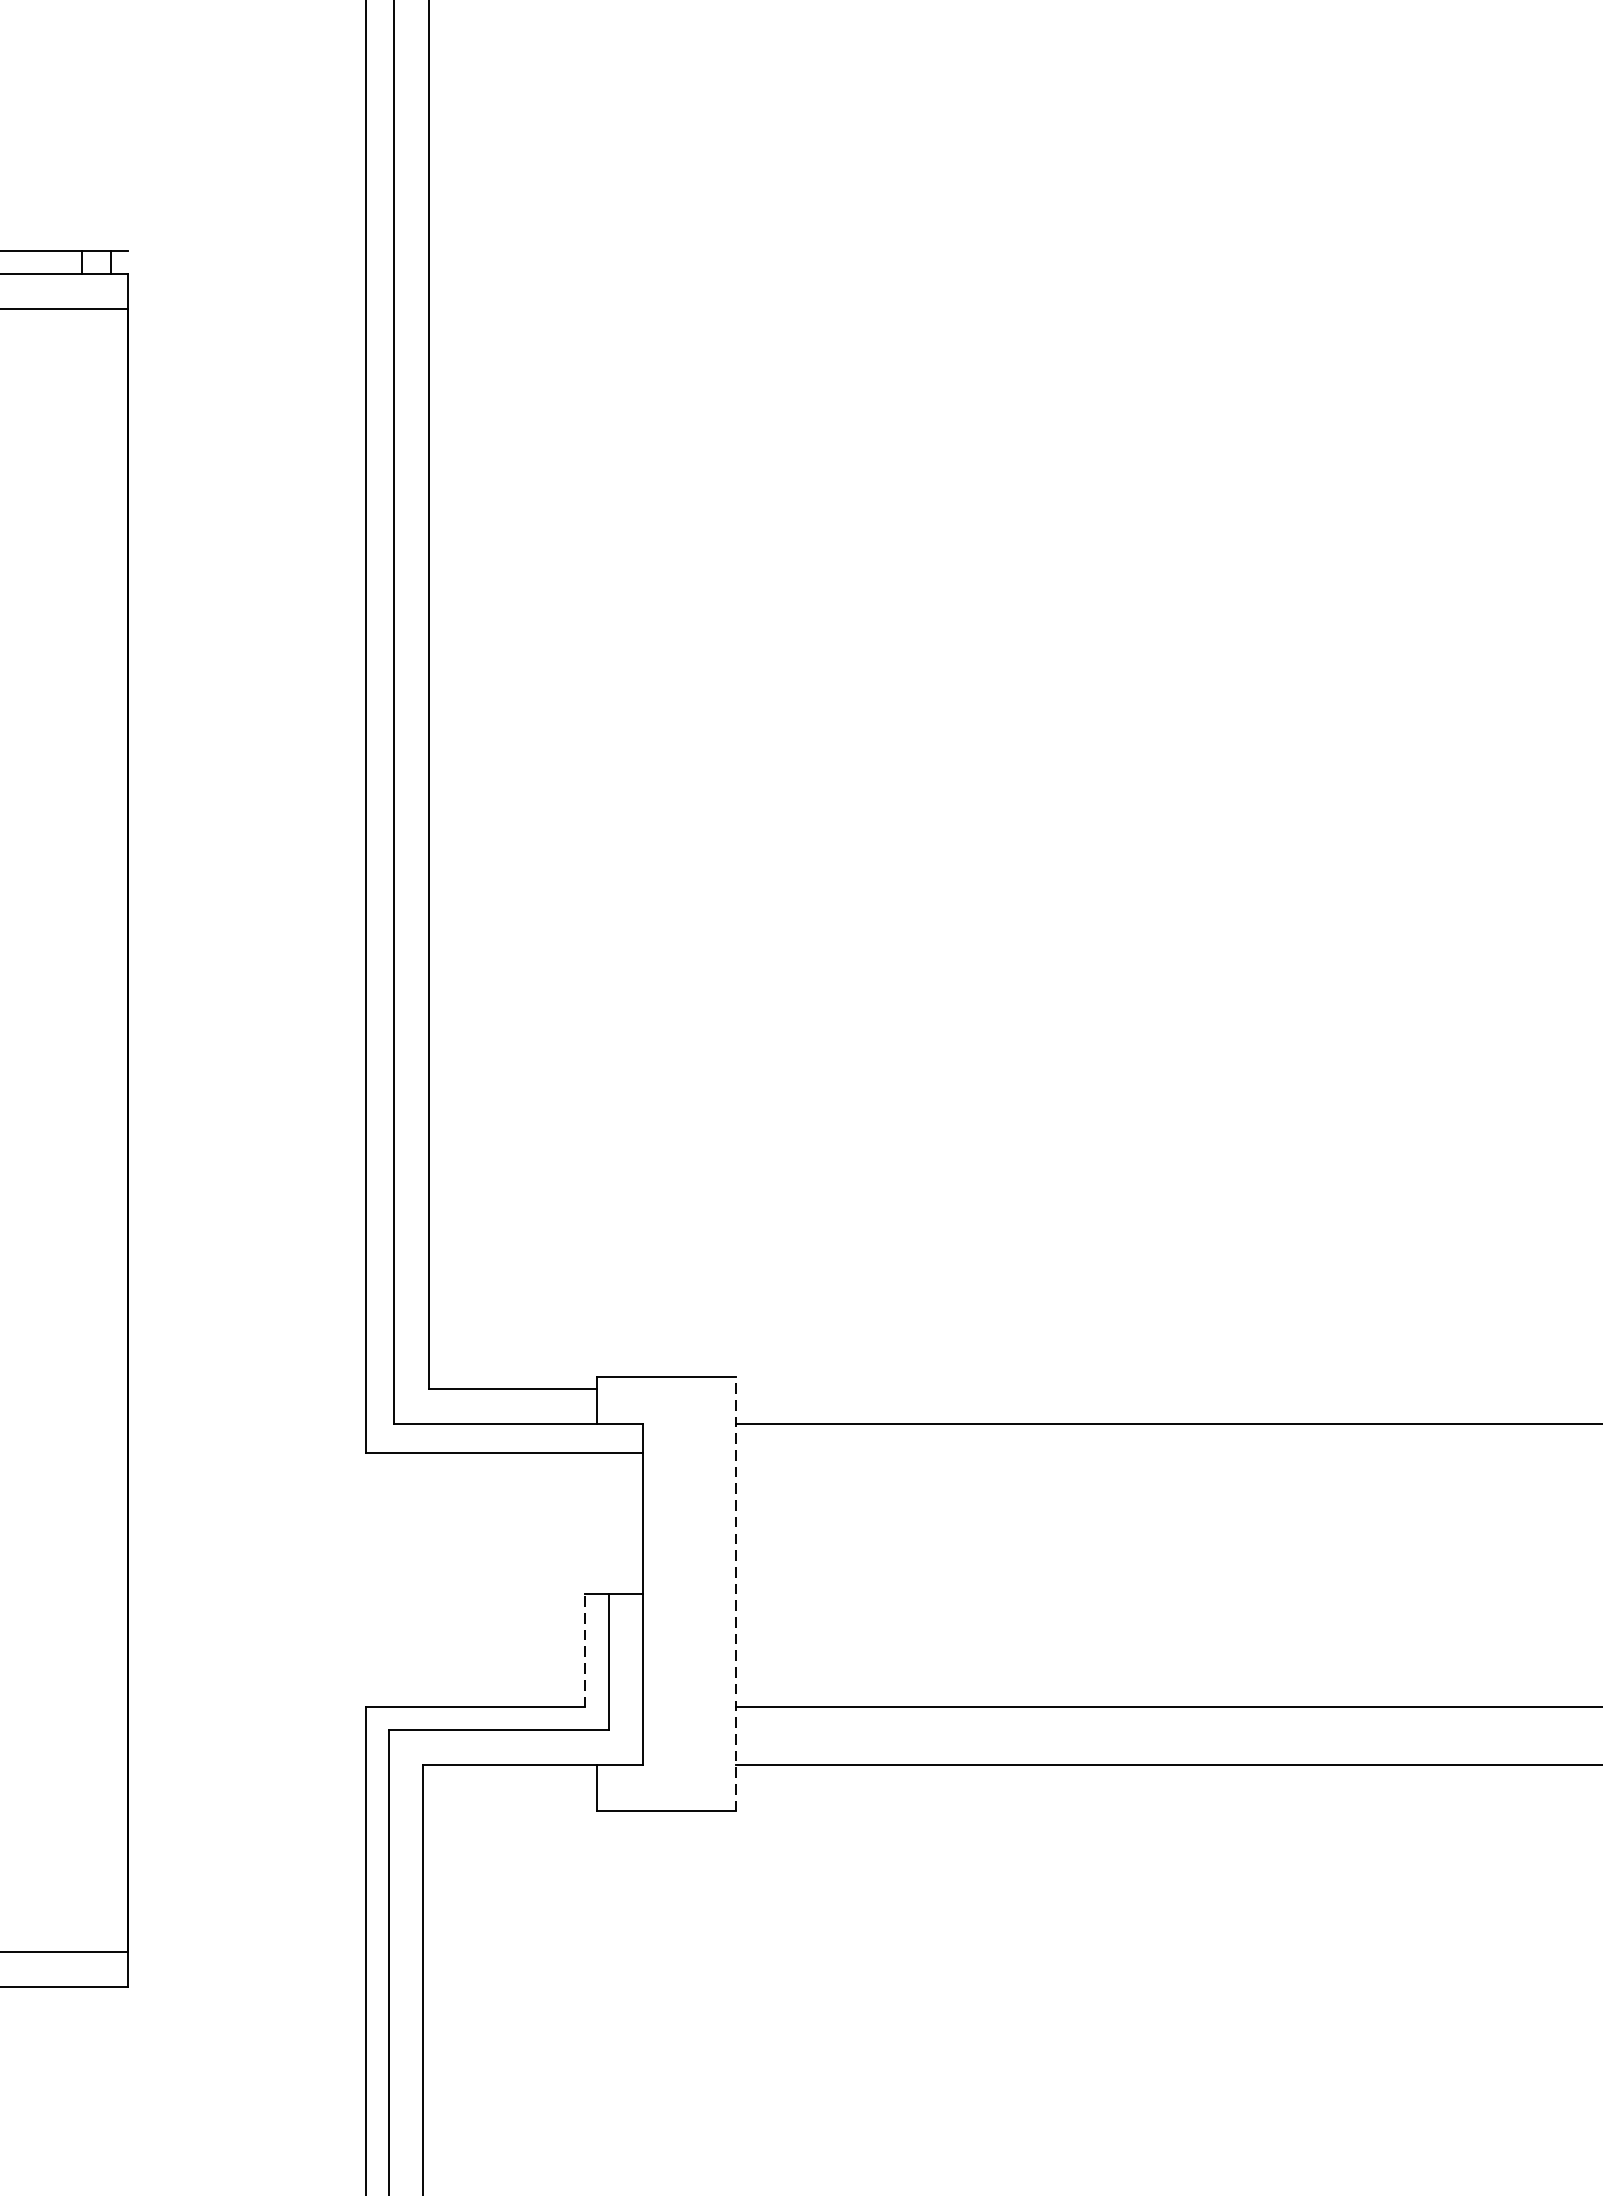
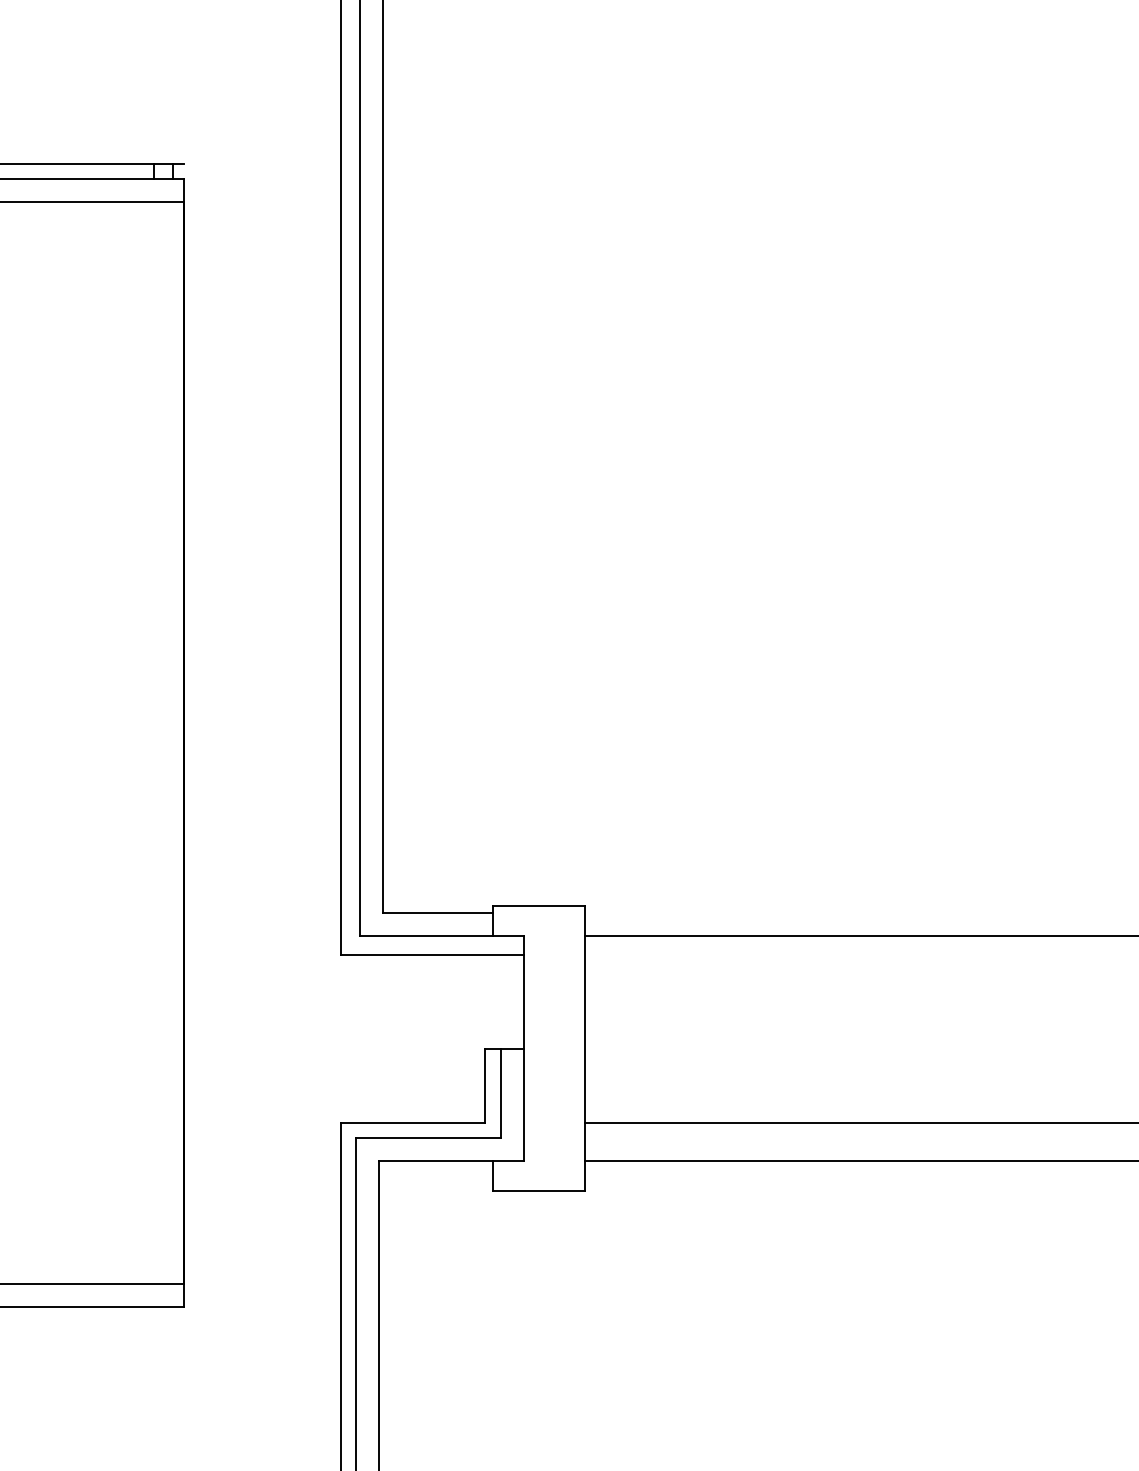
line: (735, 1594) -> (584, 1048), dashed -> solid
line: (585, 1650) -> (485, 1085), dashed -> solid

